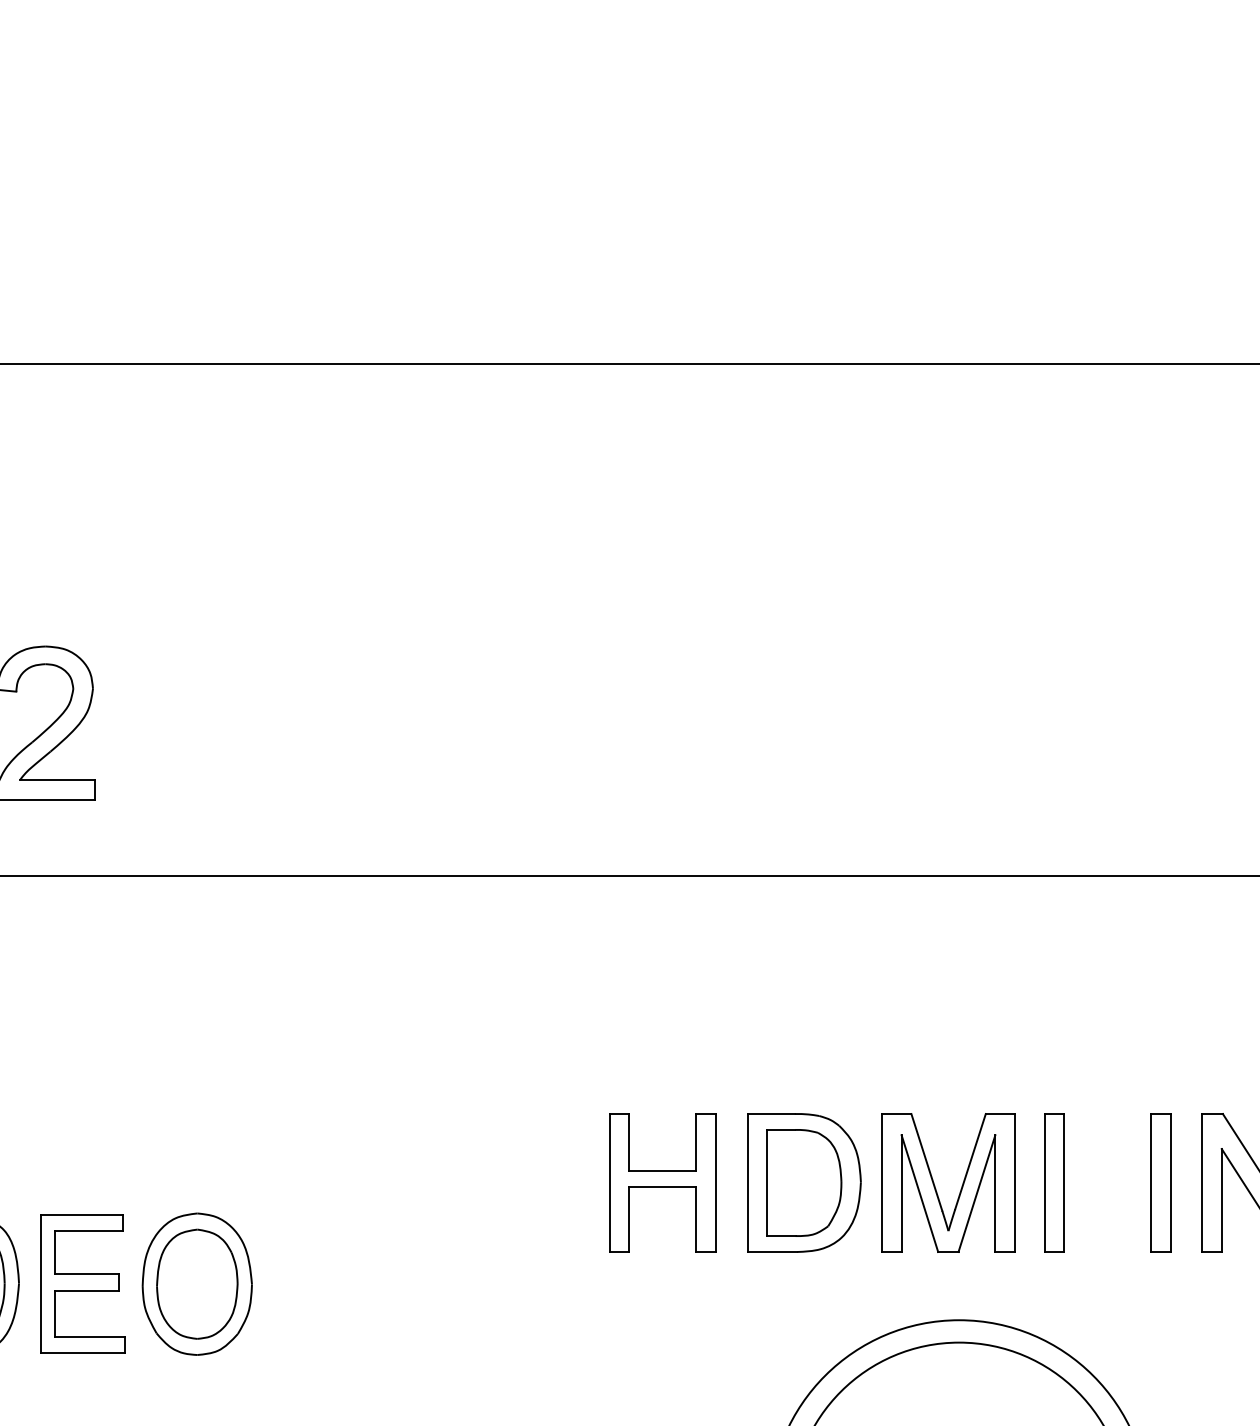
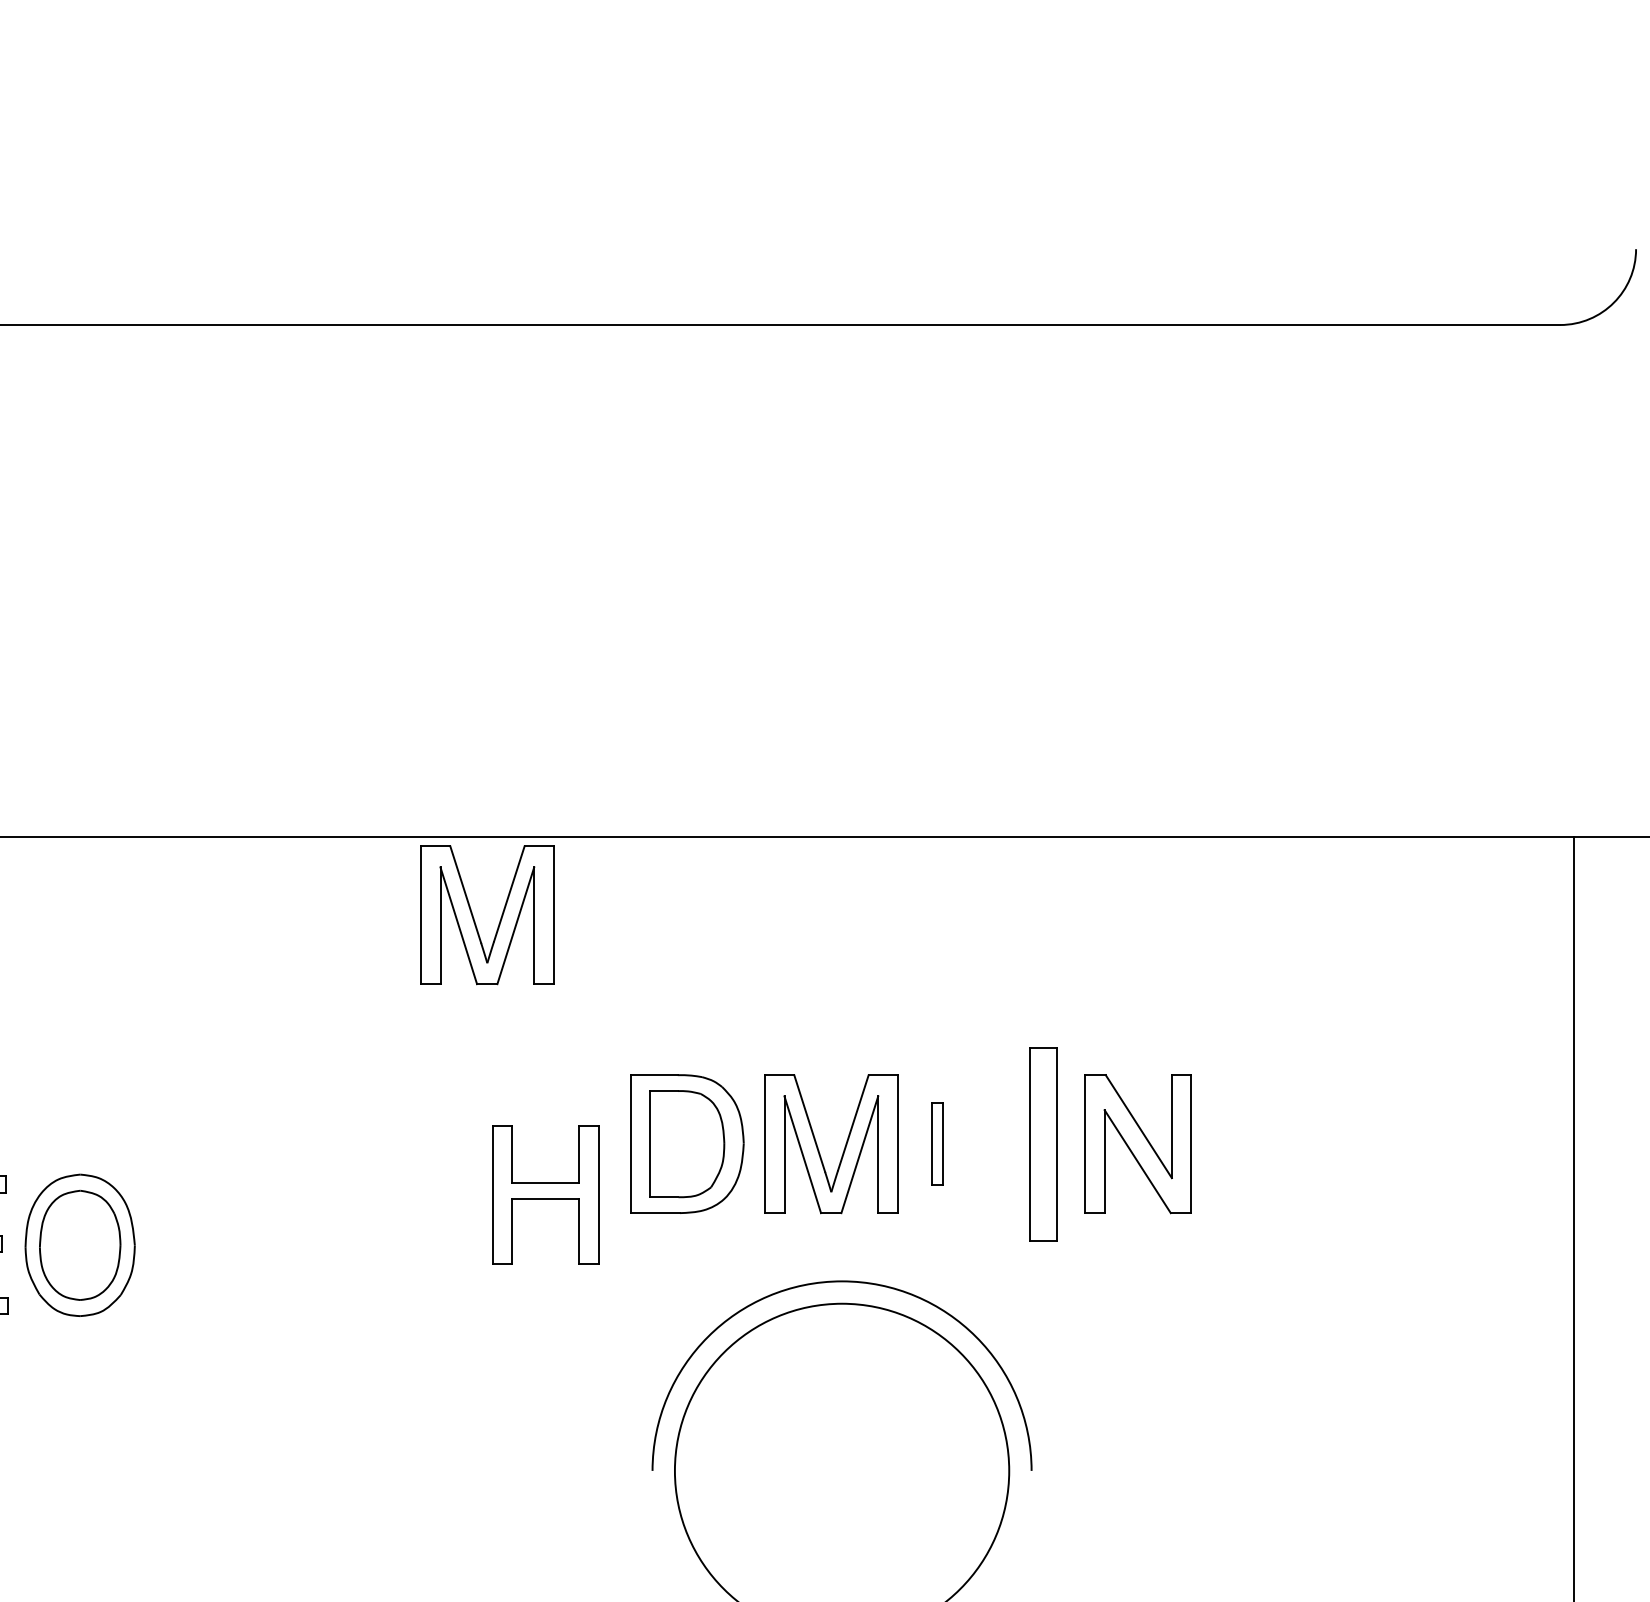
part: (616, 959) -> (499, 920), added
part: (662, 1182) -> (545, 1194), moved
part: (1054, 1182) -> (937, 1143), size x0.6
part: (1160, 1182) -> (1043, 1143), size x1.4

